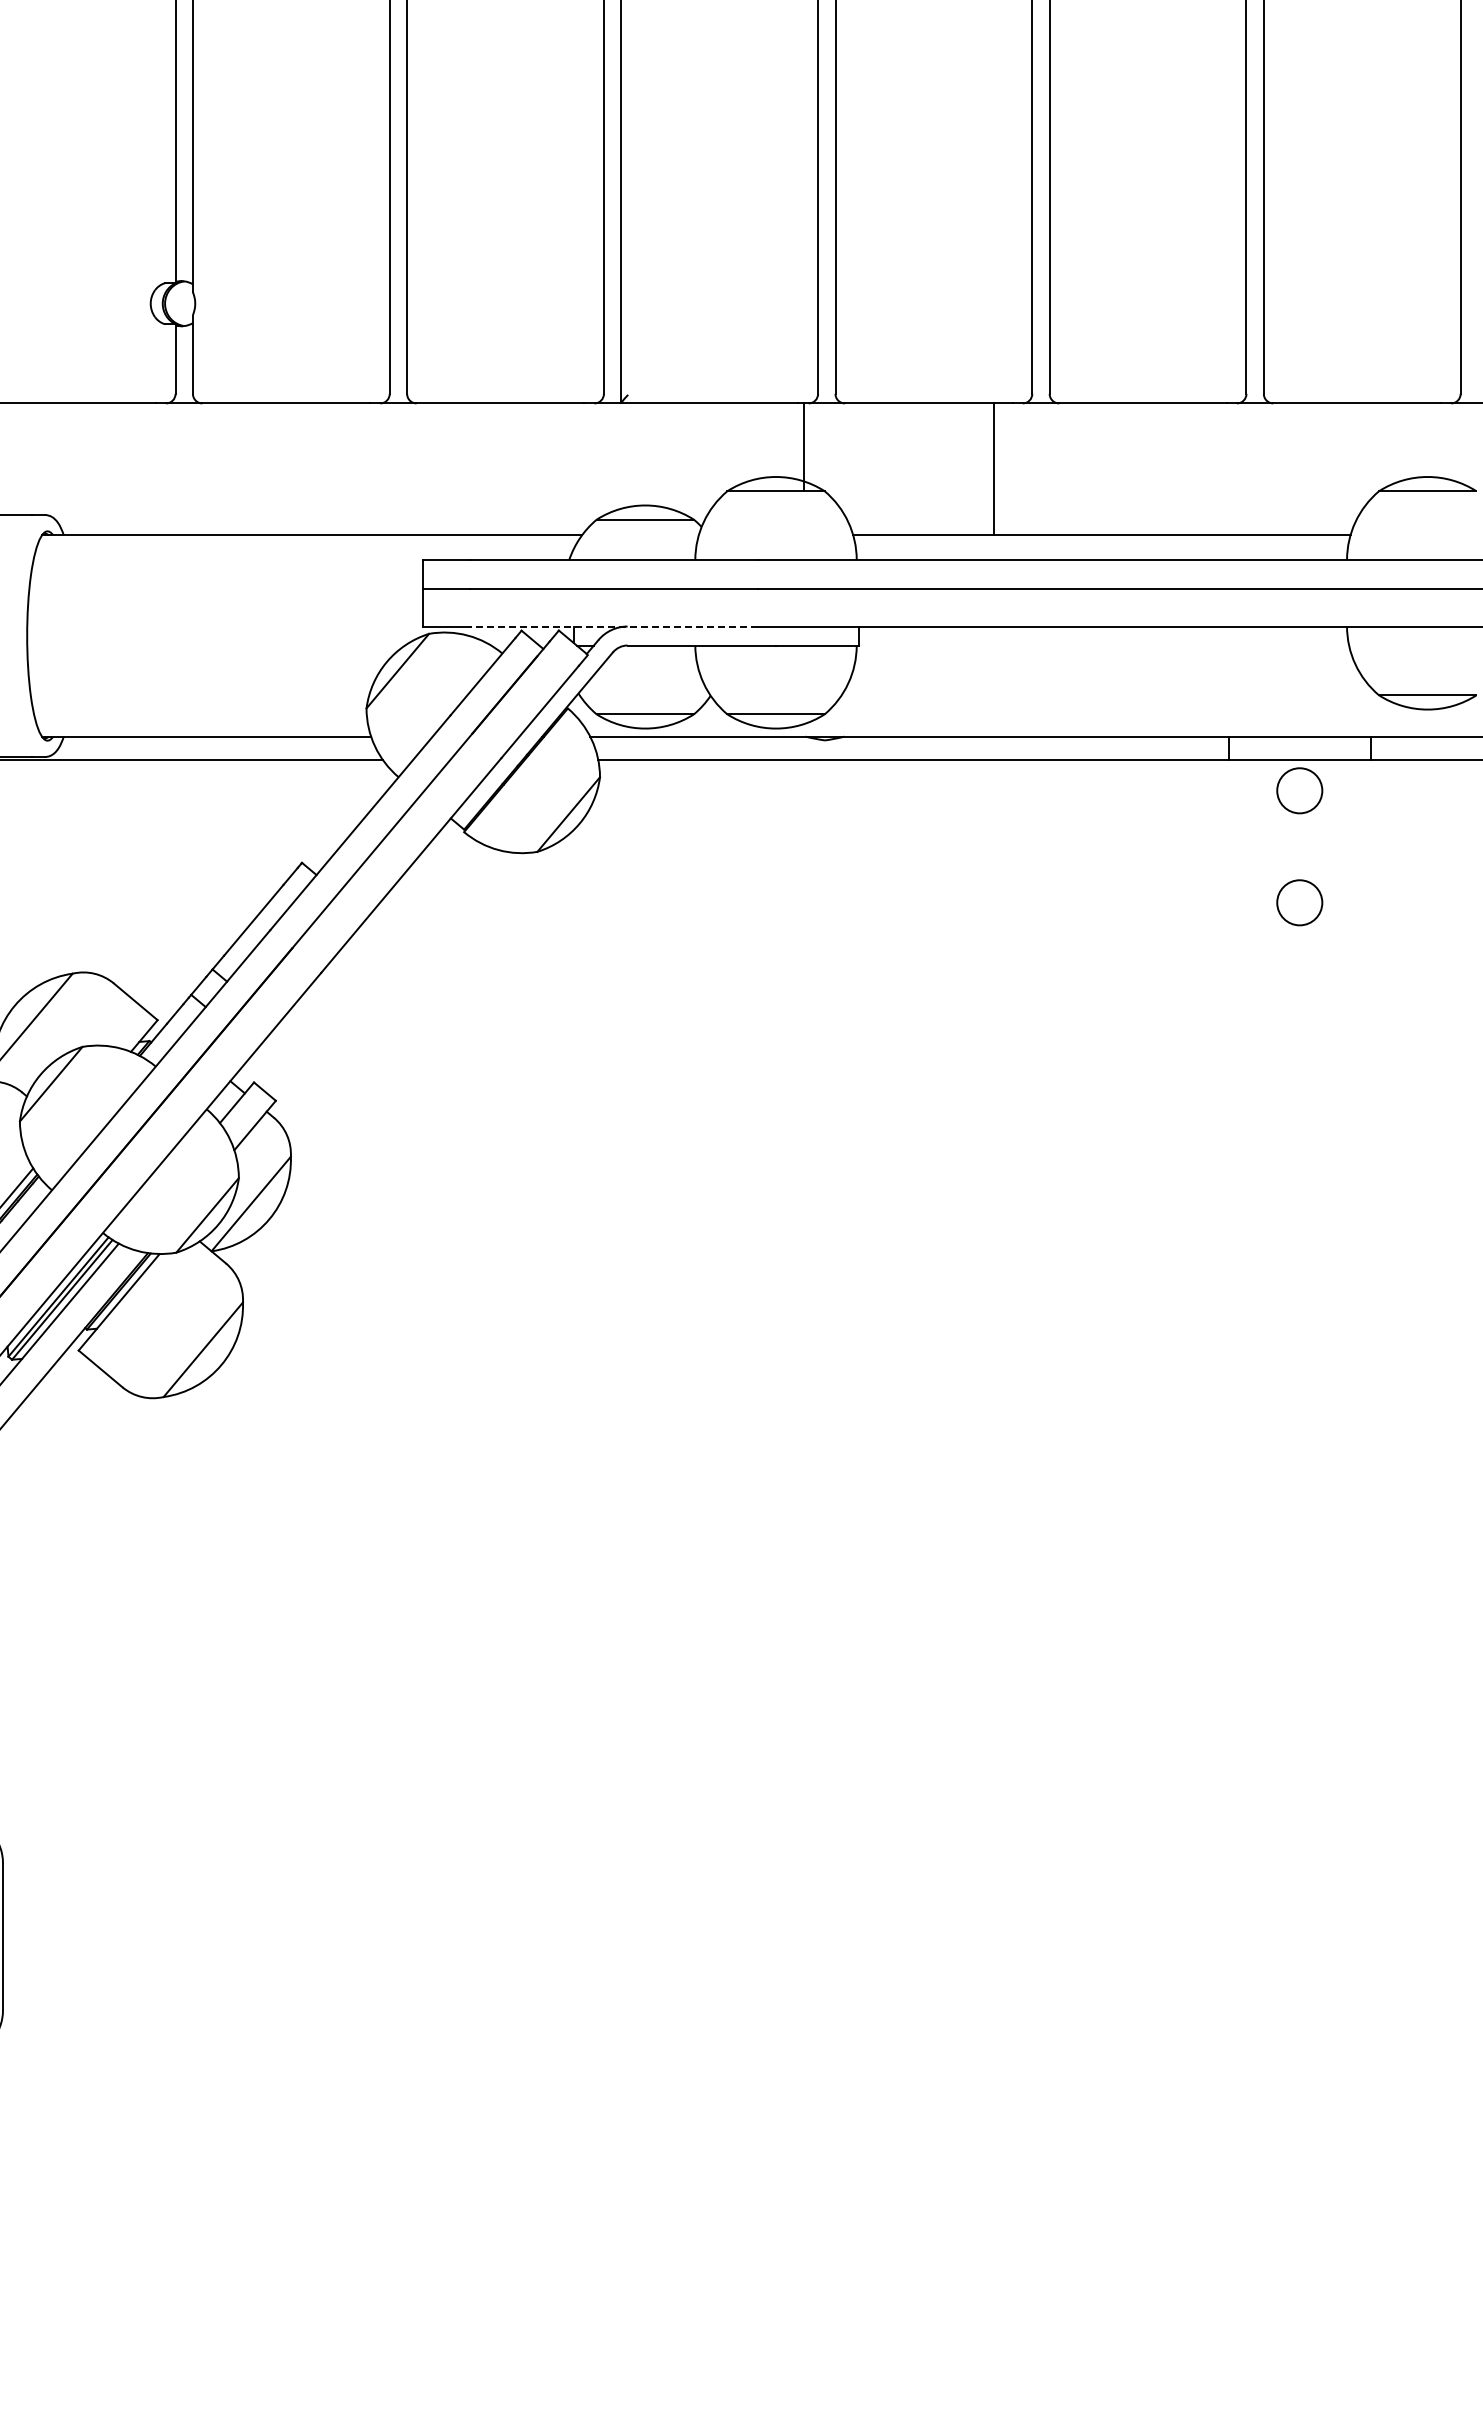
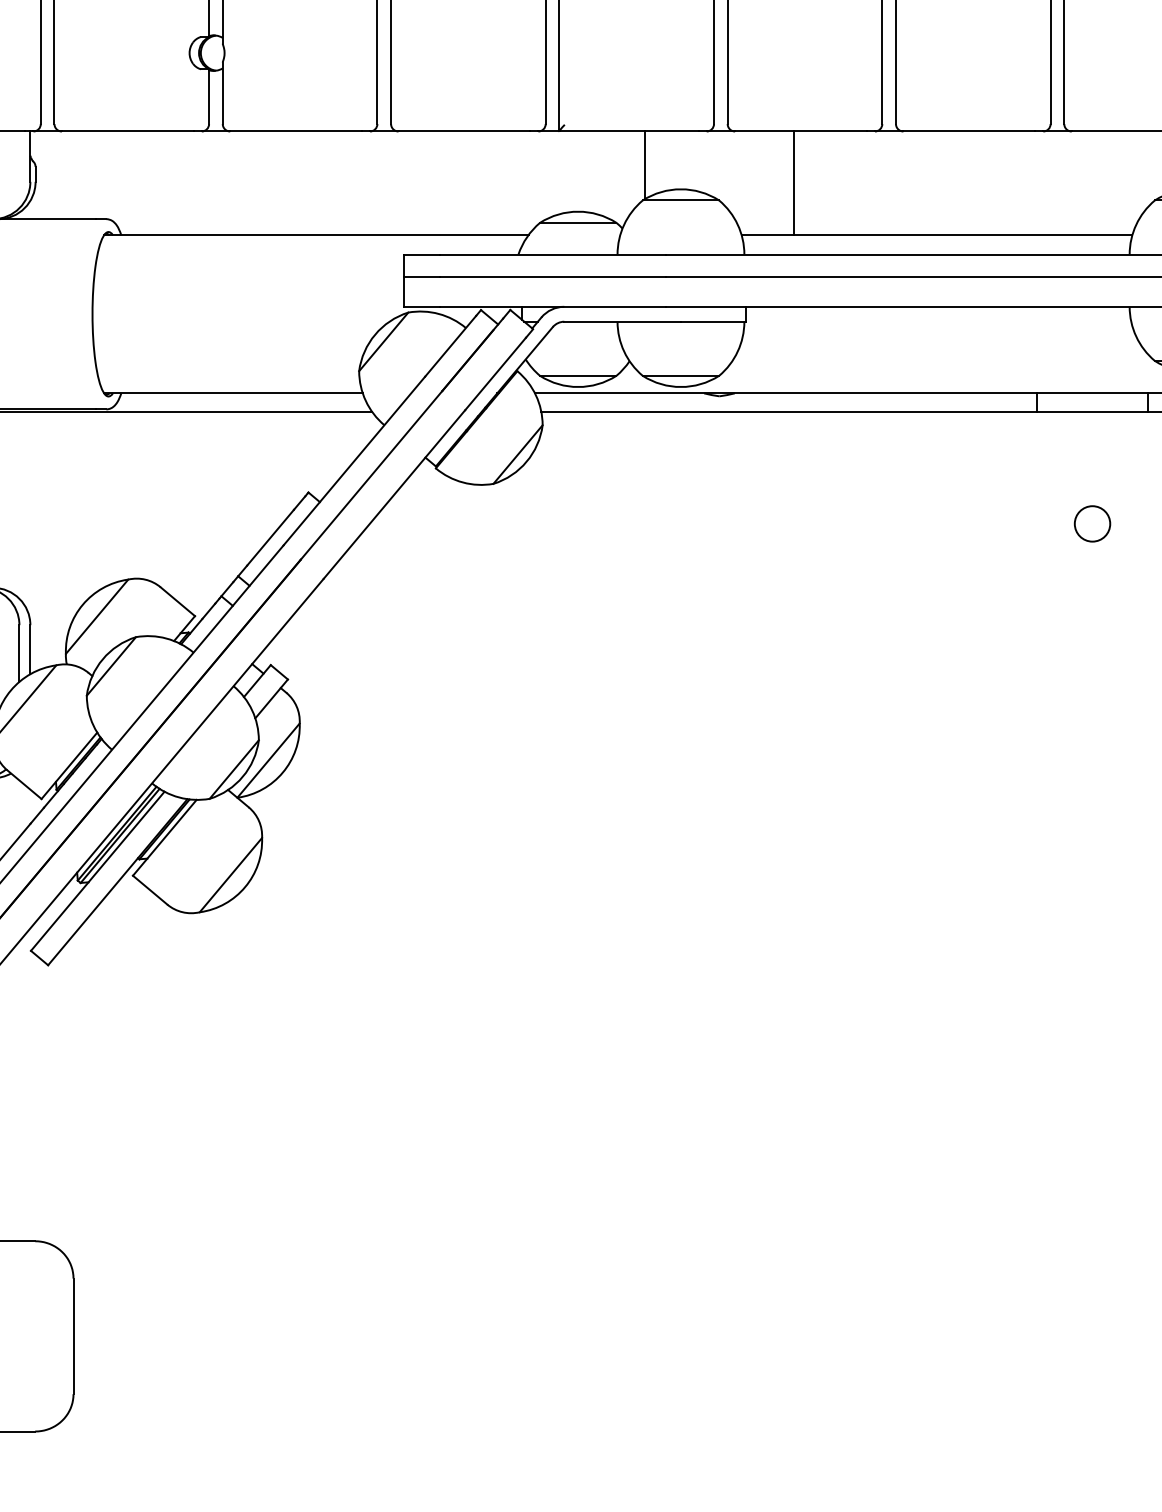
line: (804, 446) -> (645, 165), moved
line: (994, 469) -> (794, 183), moved
line: (613, 626) -> (553, 306), dashed -> solid
circle: (1299, 790) -> (1092, 435), removed

